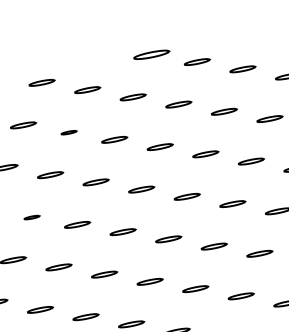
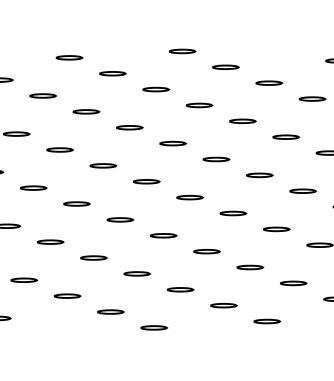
part: (151, 54) -> (182, 51), size x0.71
part: (69, 132) -> (86, 111), size x1.67
part: (31, 217) -> (33, 187), size x1.67

